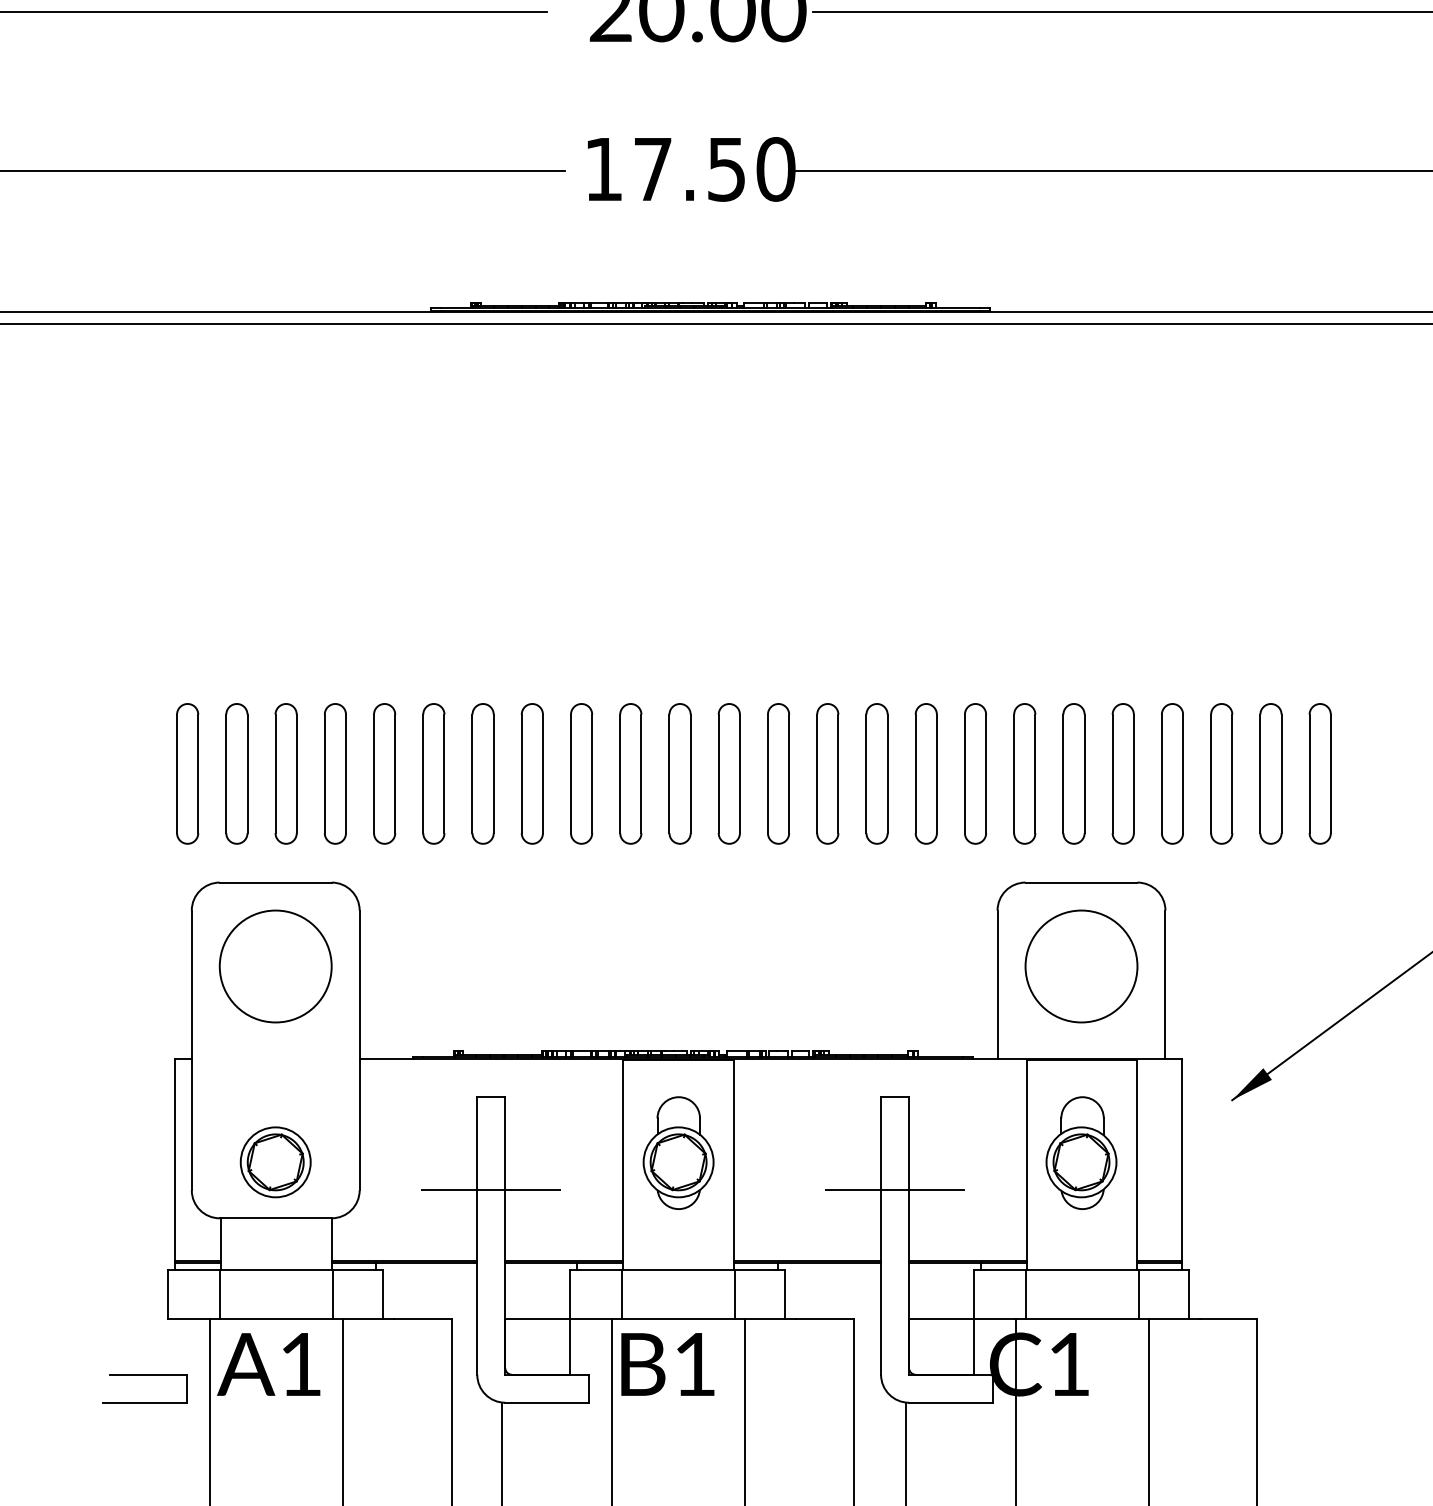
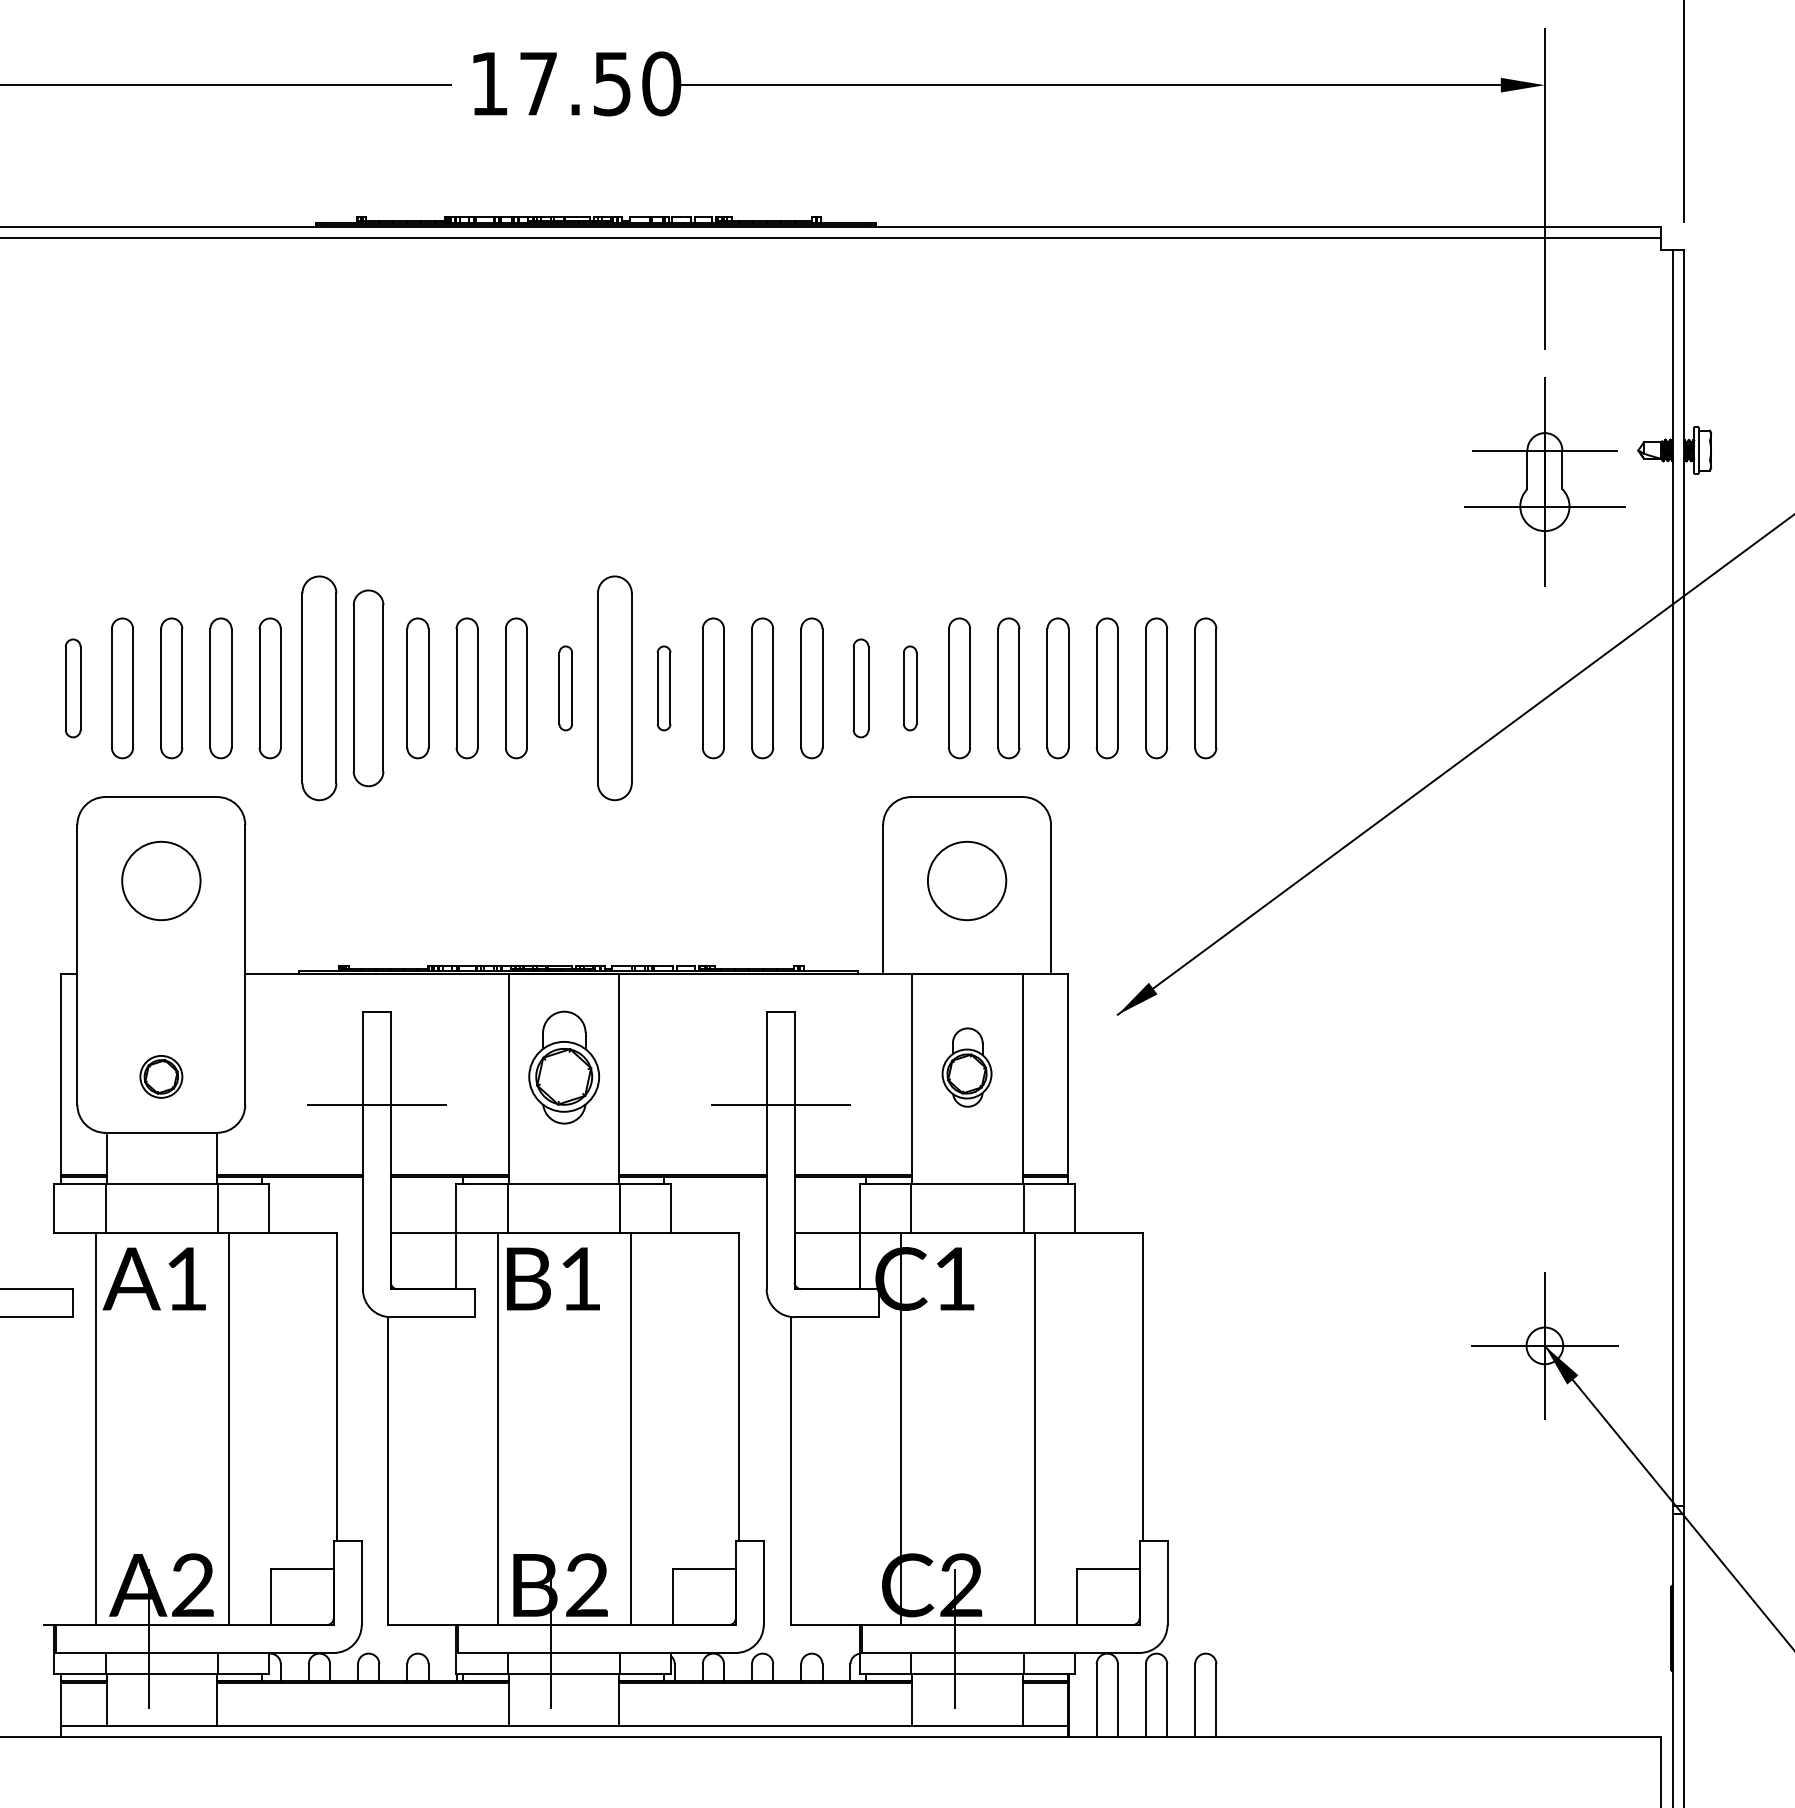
part: (186, 774) -> (72, 688), size x0.7
part: (433, 774) -> (319, 688), size x1.6
part: (482, 774) -> (368, 688), size x1.4
part: (679, 774) -> (565, 688), size x0.6
part: (728, 774) -> (614, 688), size x1.6
part: (777, 774) -> (663, 688), size x0.6
part: (974, 774) -> (860, 688), size x0.7
part: (1023, 774) -> (909, 688), size x0.6
circle: (275, 966) -> (161, 880), size x0.7
circle: (1081, 966) -> (967, 880), size x0.7
part: (1080, 1153) -> (966, 1067), size x0.7
part: (275, 1162) -> (161, 1076), size x0.6

